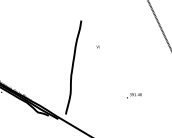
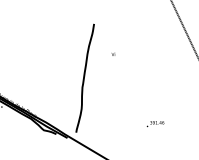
text: (134, 96) -> (155, 124), moved

